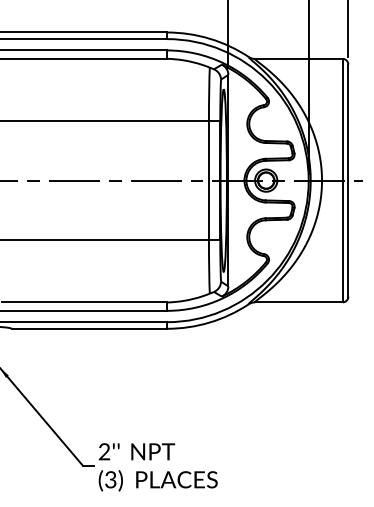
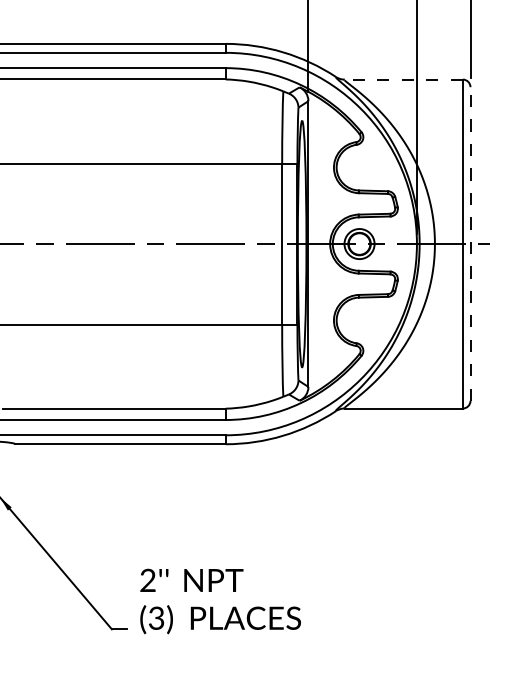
line: (298, 58) -> (403, 79), solid -> dashed
line: (348, 180) -> (470, 244), solid -> dashed
text: (158, 467) -> (220, 601), moved

